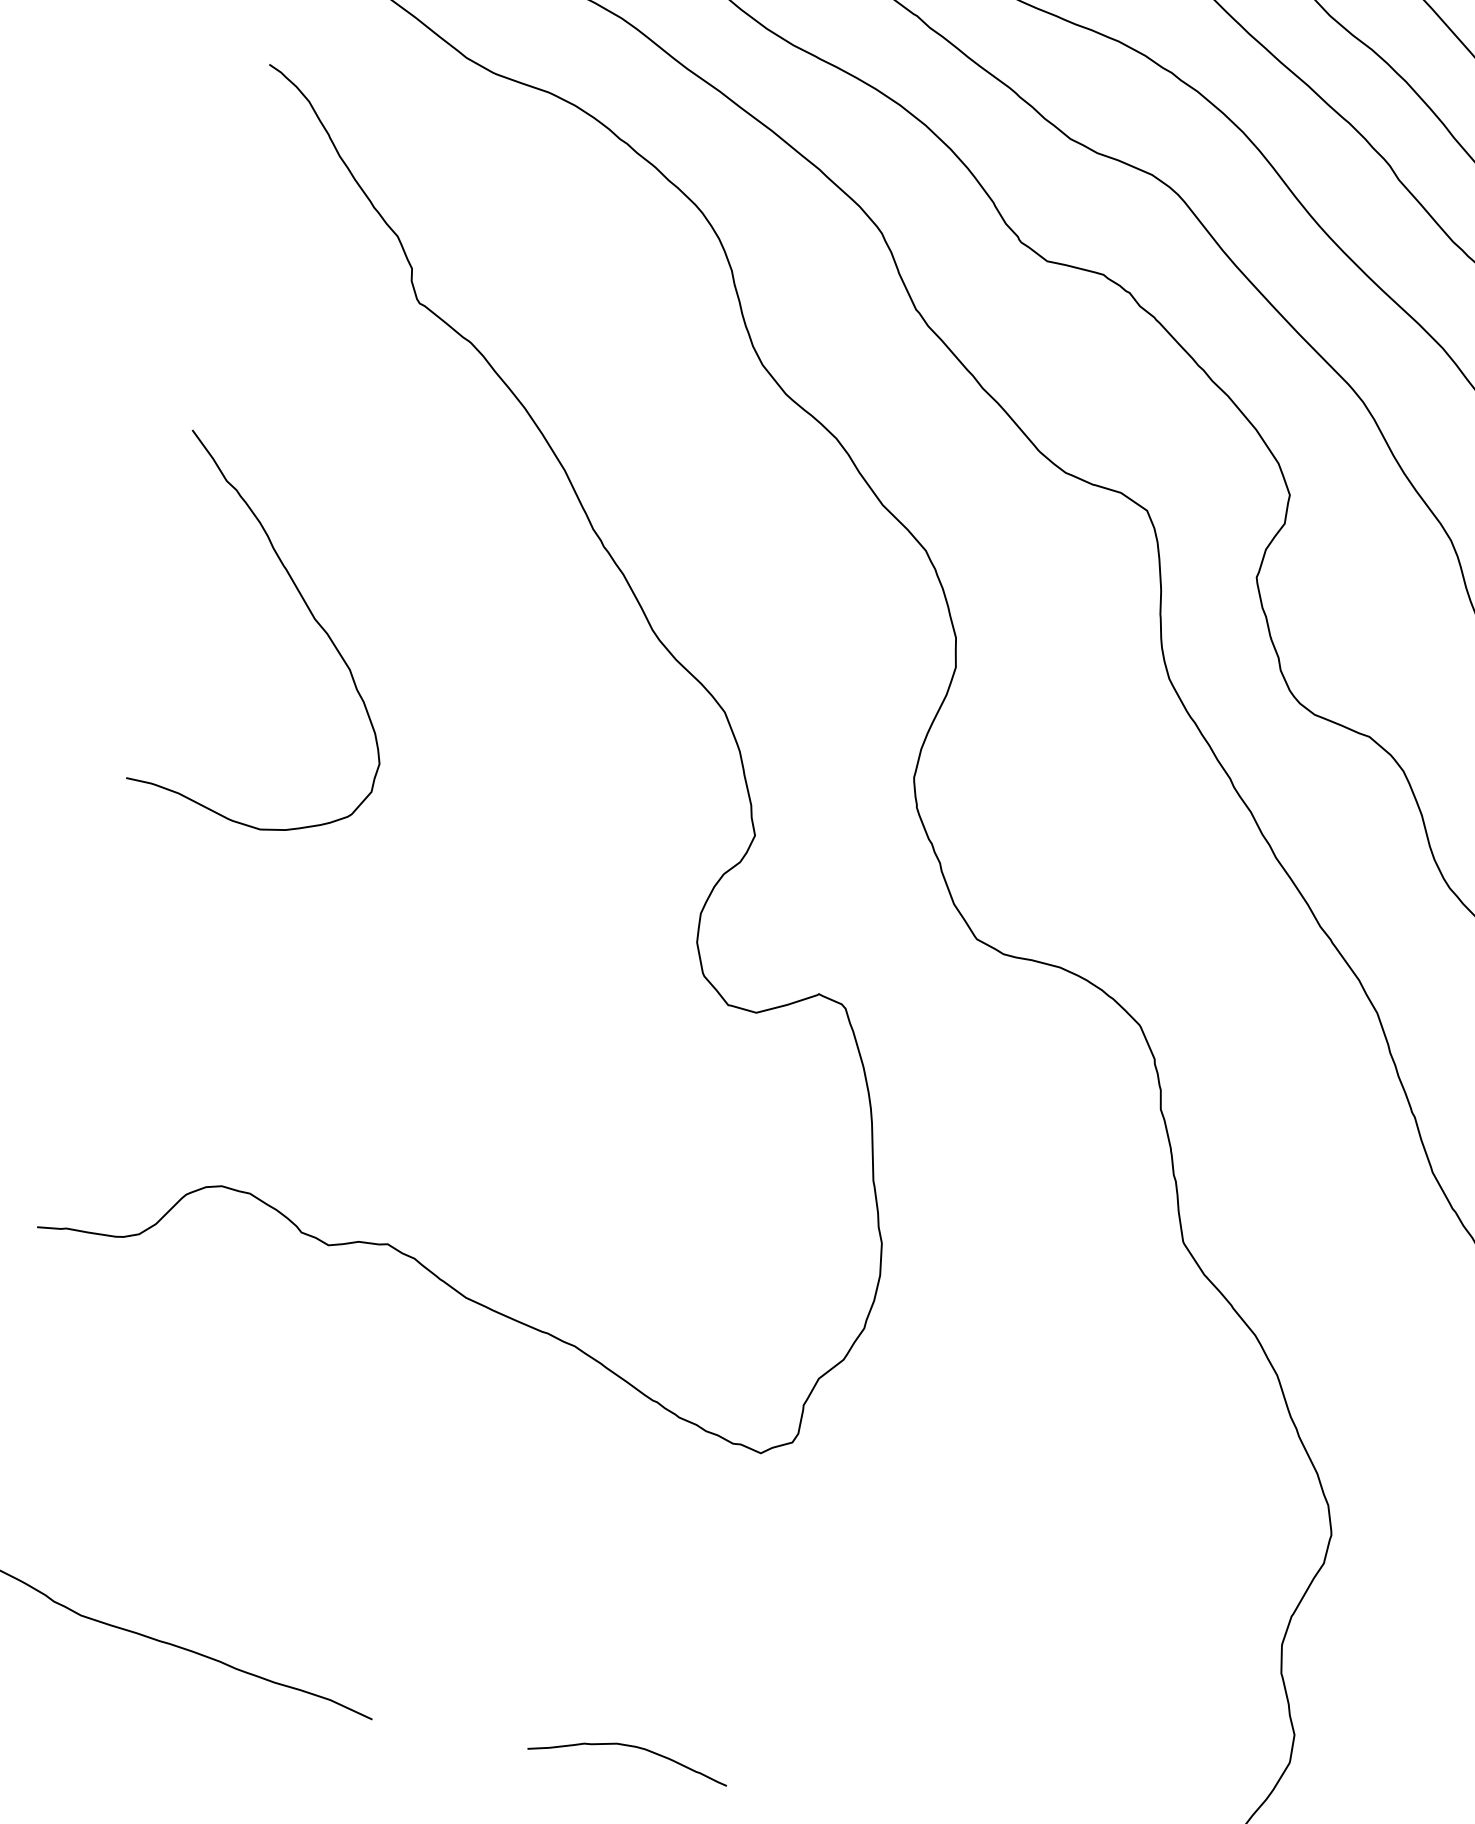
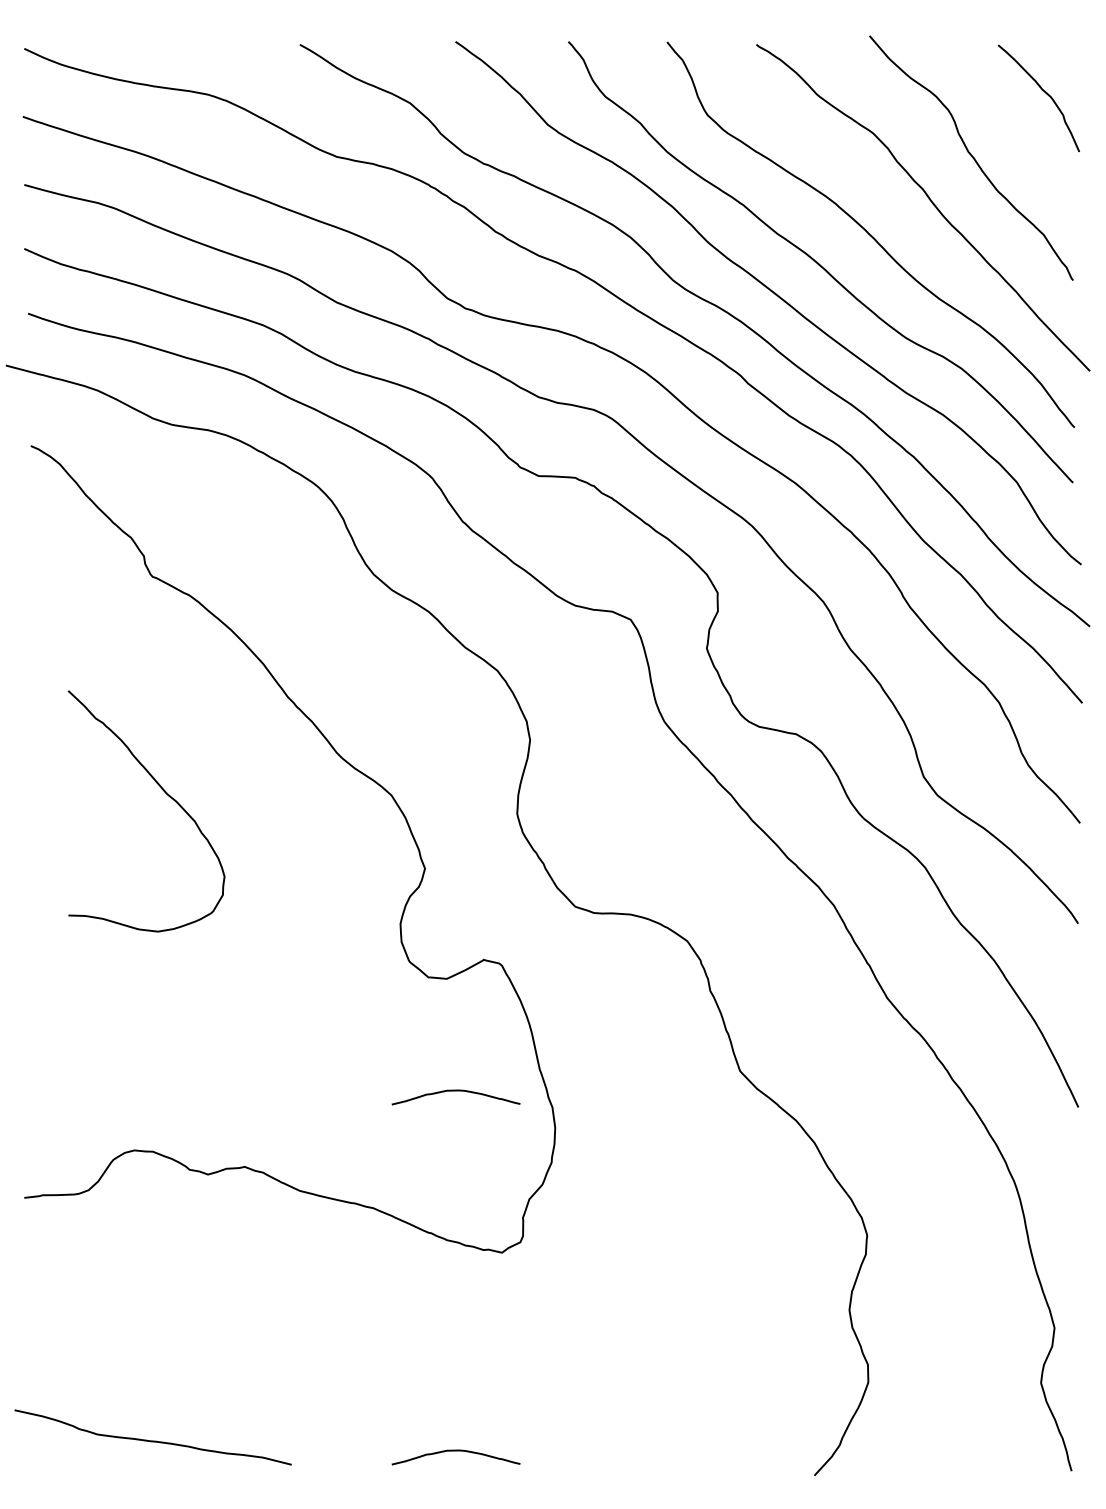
curve: (311, 615) -> (164, 792), moved
curve: (736, 1189) -> (455, 1091), added

